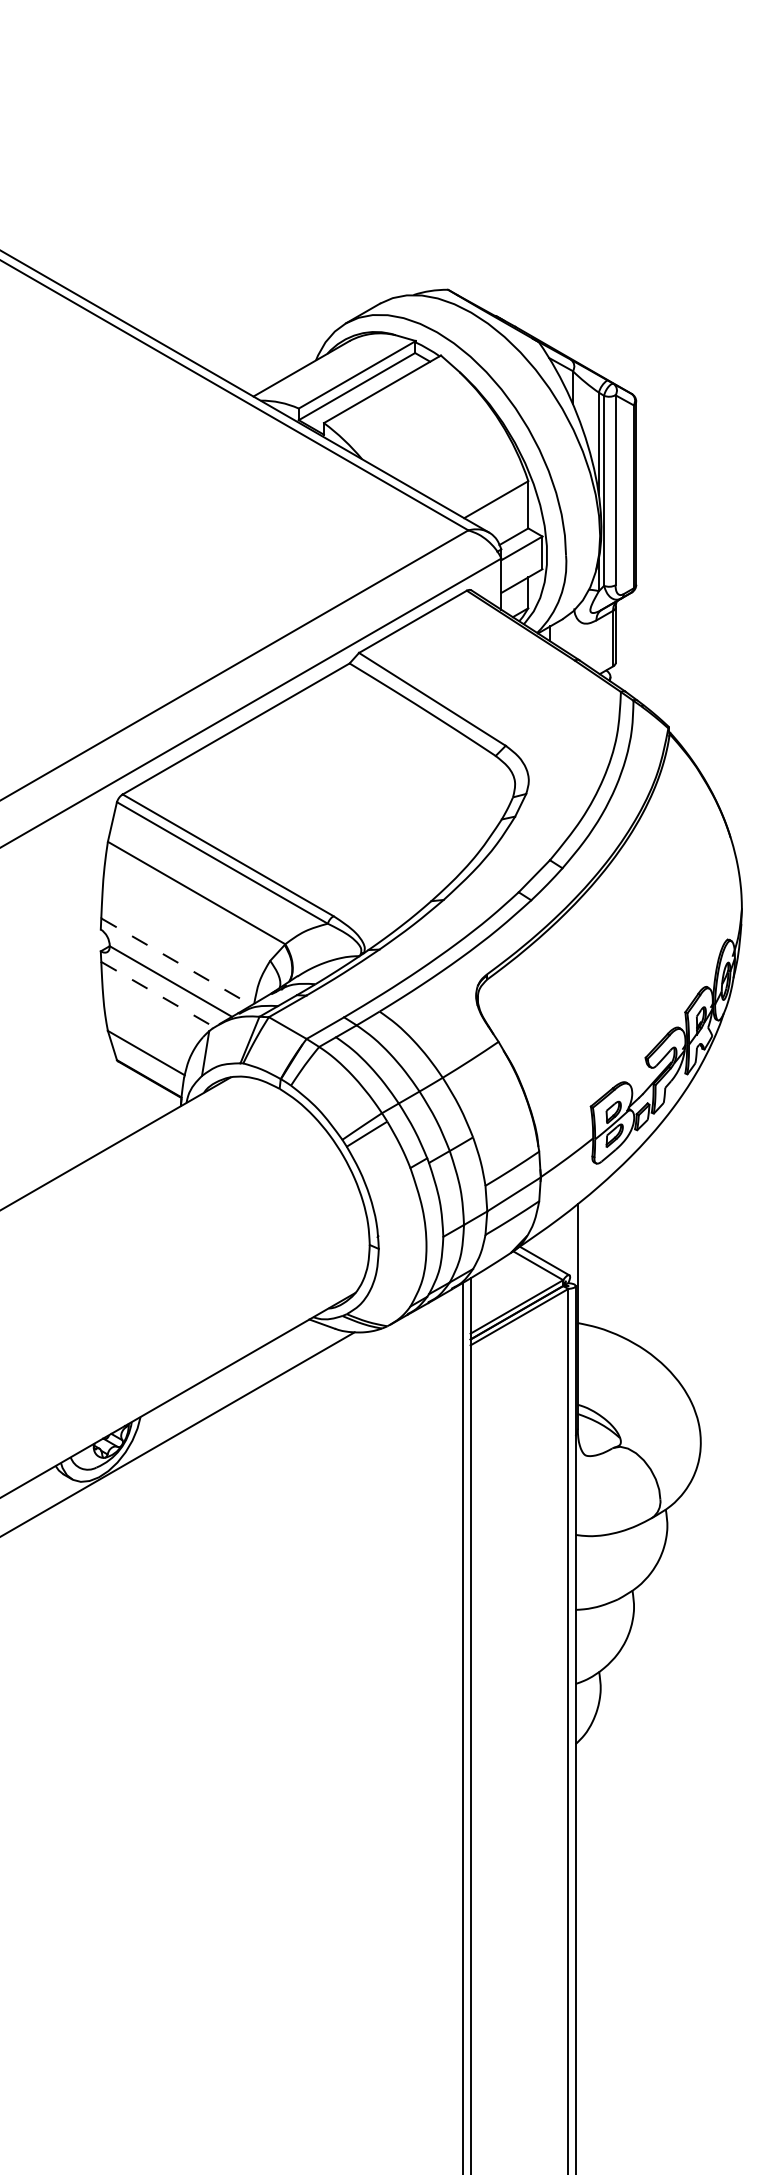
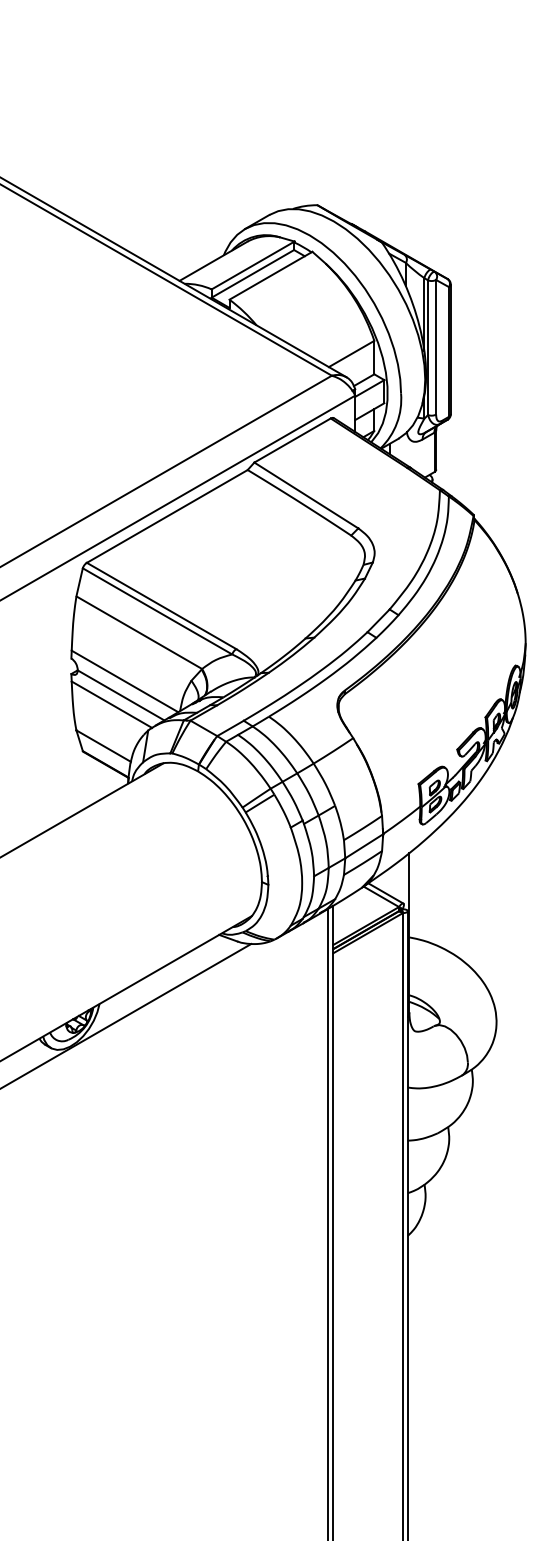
line: (176, 961) -> (125, 681), dashed -> solid
line: (158, 994) -> (112, 704), dashed -> solid

